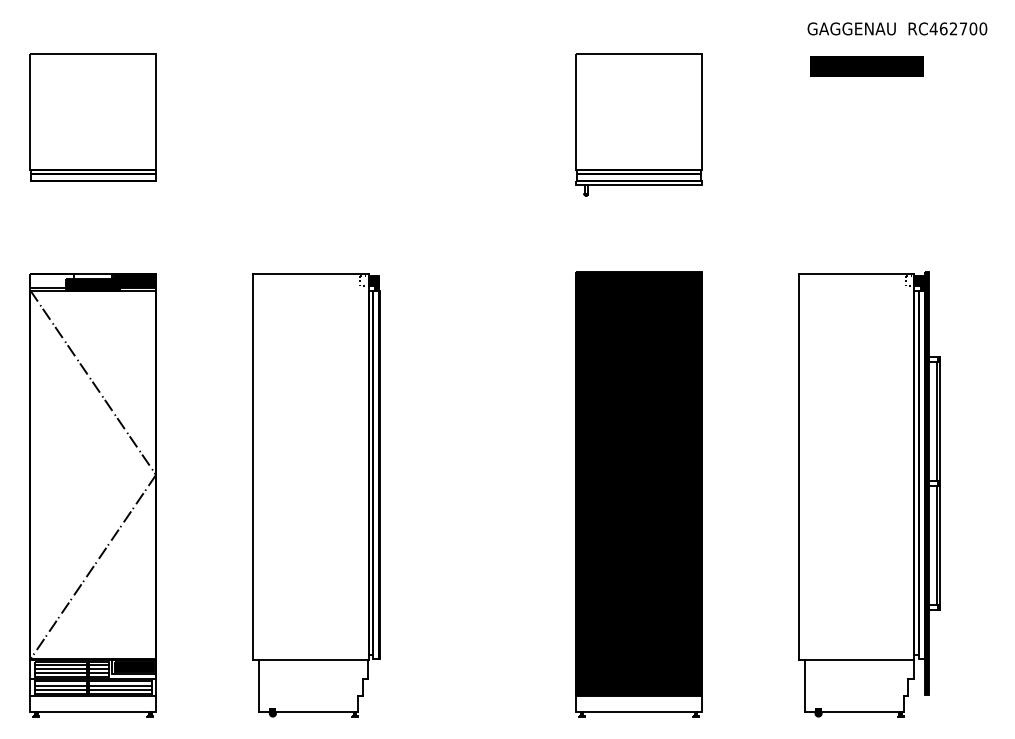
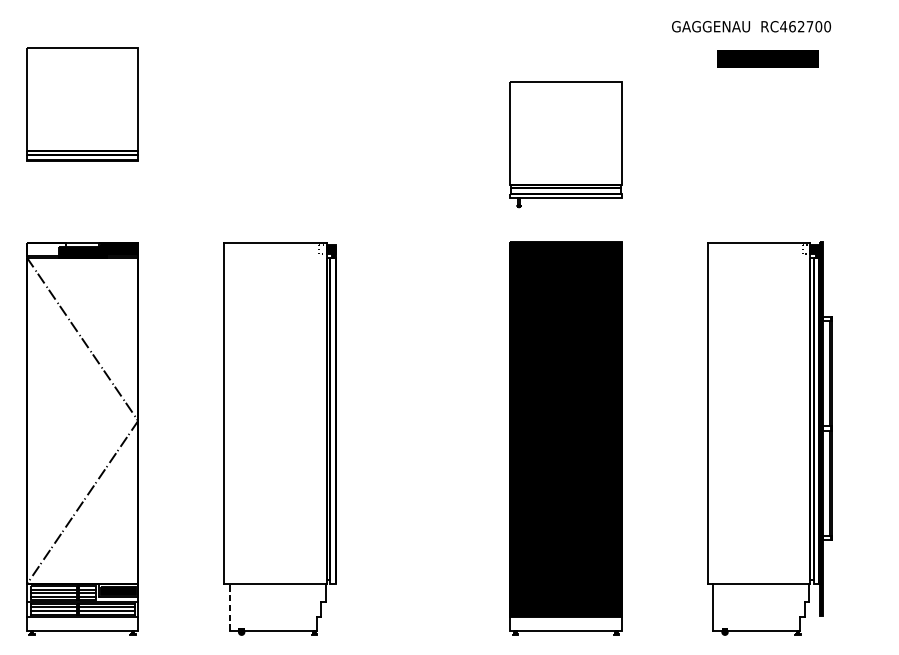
text: (897, 28) -> (751, 26), moved
part: (638, 124) -> (565, 144), moved
line: (259, 685) -> (229, 607), solid -> dashed

